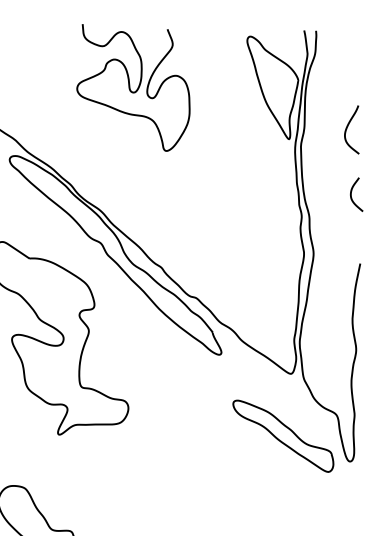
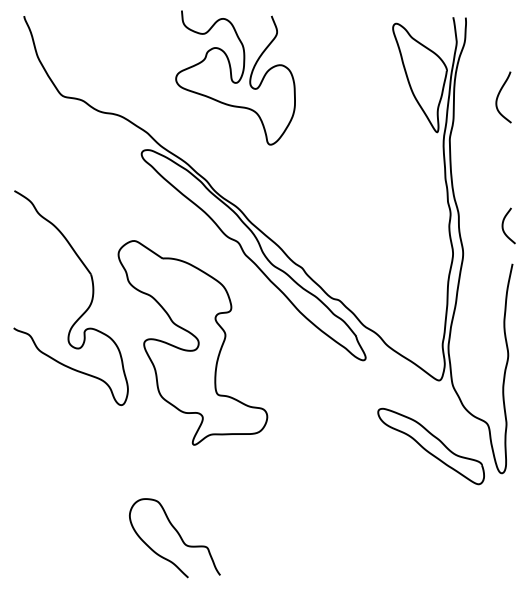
curve: (130, 87) -> (232, 77), moved
curve: (347, 128) -> (499, 95), moved
curve: (351, 194) -> (503, 225), moved

